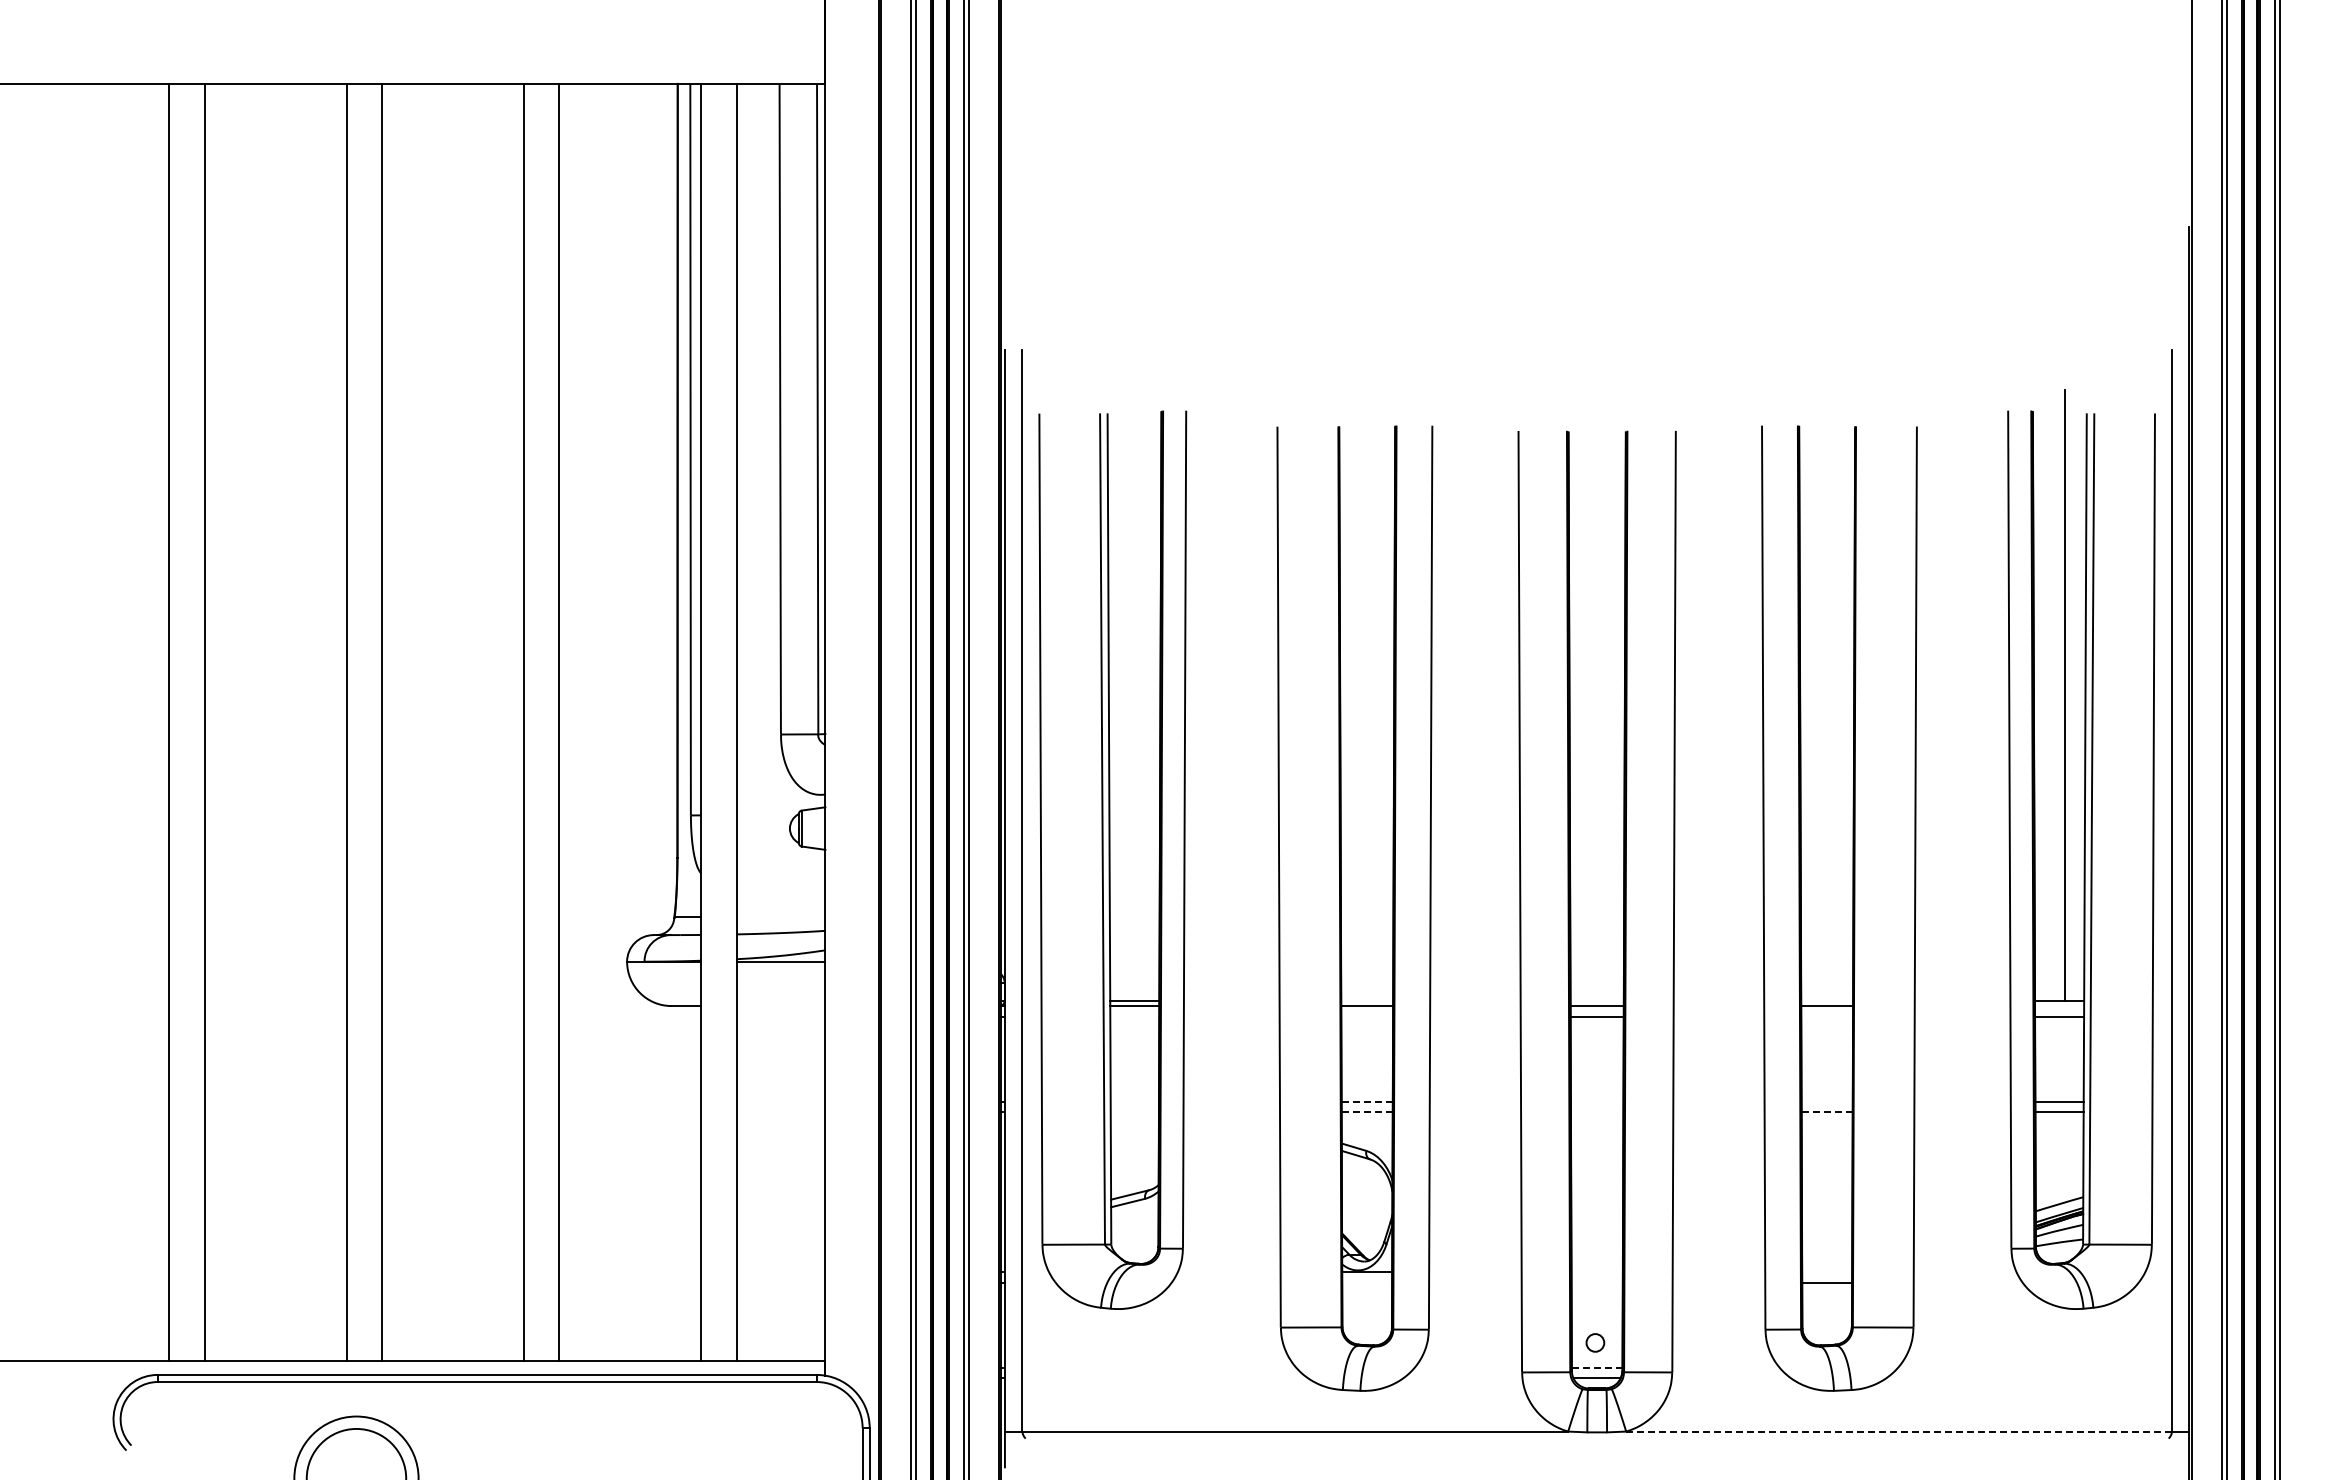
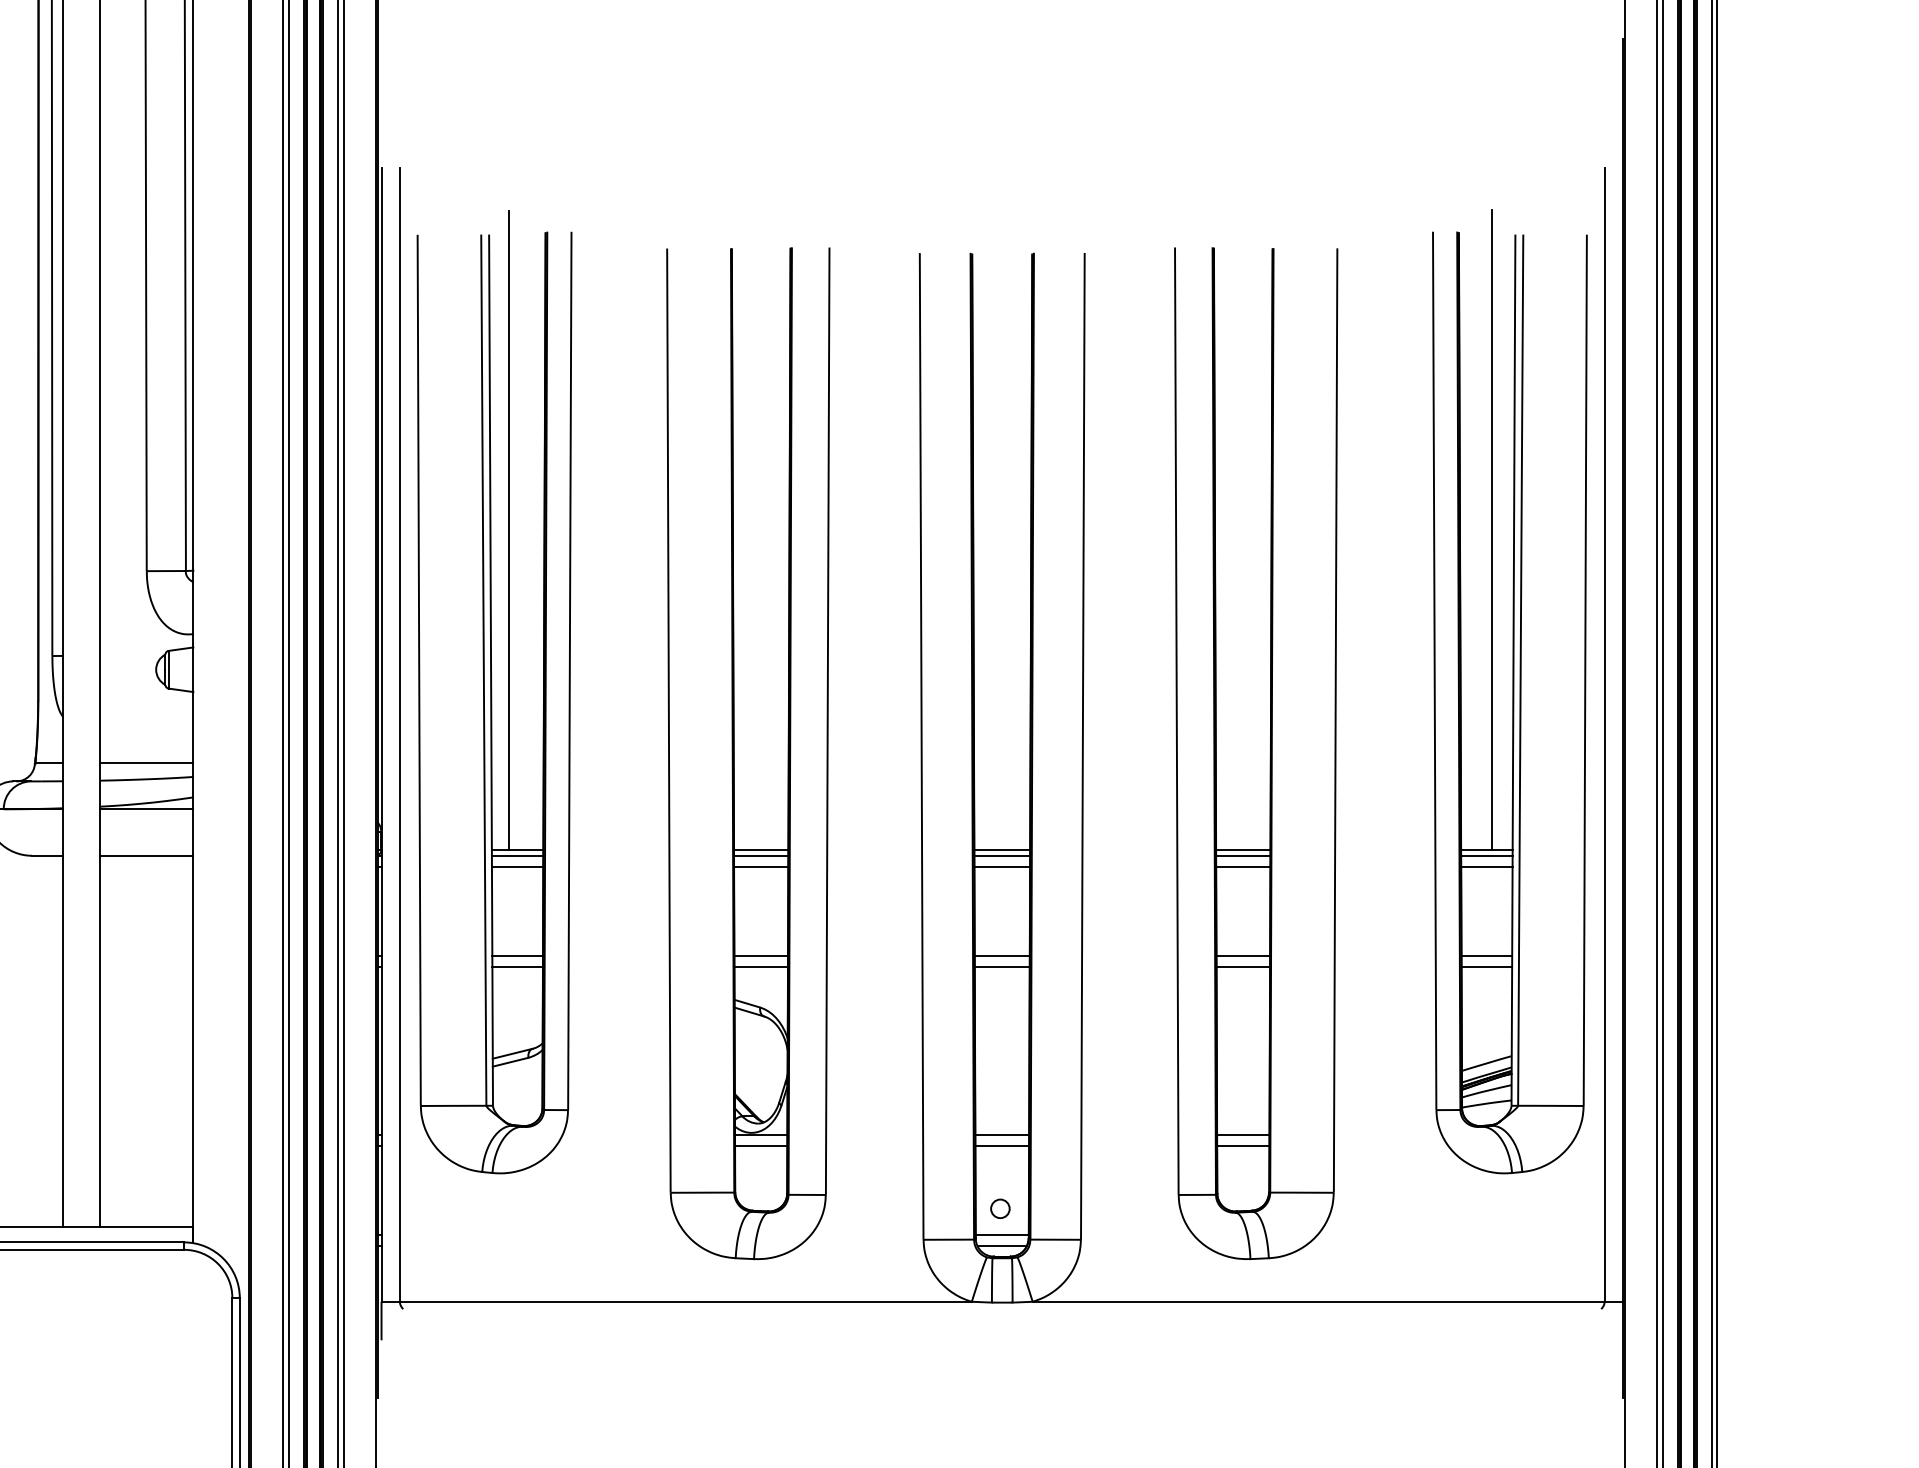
line: (1126, 695) -> (508, 530), added
line: (780, 917) -> (146, 762), added
line: (1367, 1000) -> (761, 849), added
line: (1596, 1000) -> (1001, 849), added
line: (1827, 1000) -> (1243, 849), added
line: (780, 1006) -> (146, 856), added
line: (2059, 1006) -> (1486, 856), added
line: (1134, 1016) -> (517, 866), added
line: (1367, 1016) -> (761, 866), added
line: (1827, 1016) -> (1243, 866), added
line: (1134, 1101) -> (517, 955), added
line: (1367, 1101) -> (761, 955), dashed -> solid
line: (1596, 1101) -> (1001, 955), added
line: (1826, 1101) -> (1242, 955), added
line: (1134, 1112) -> (517, 967), added
line: (1367, 1112) -> (761, 967), dashed -> solid
line: (1596, 1112) -> (1001, 967), added
line: (1827, 1112) -> (1243, 967), dashed -> solid
line: (1596, 1272) -> (1001, 1135), added
line: (1827, 1272) -> (1243, 1135), added
line: (1367, 1282) -> (761, 1145), added
line: (1596, 1282) -> (1001, 1145), added
line: (1597, 1367) -> (1002, 1234), dashed -> solid
line: (1899, 1431) -> (1319, 1301), dashed -> solid

